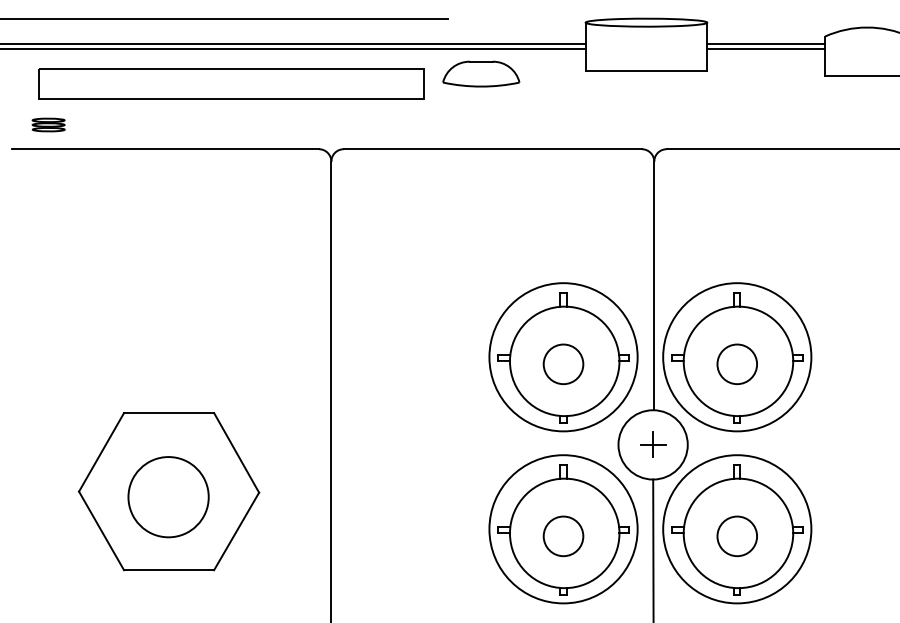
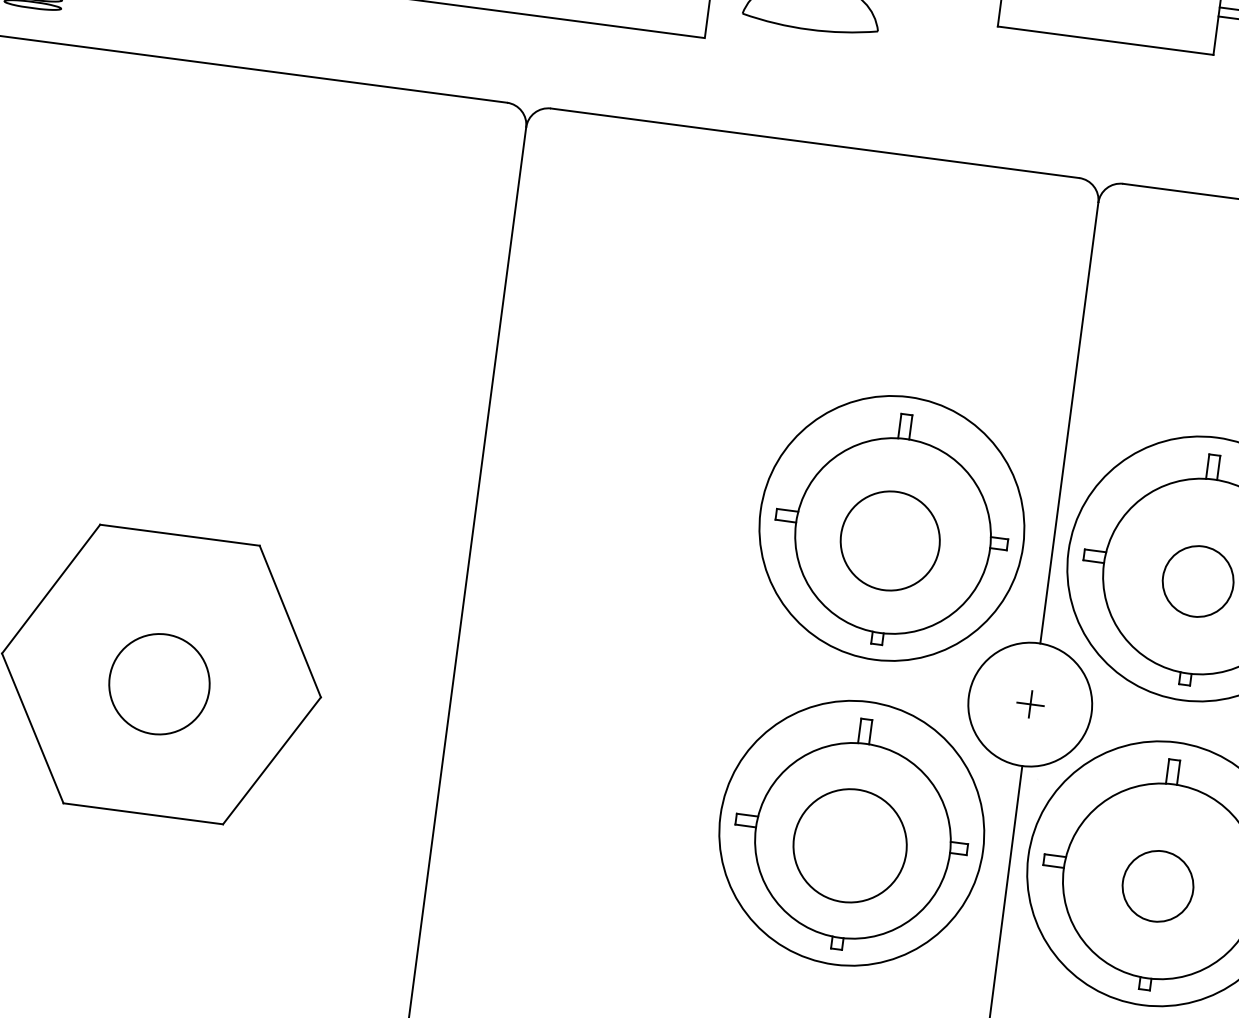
circle: (563, 364) -> (890, 541), size x1.4
part: (653, 444) -> (1031, 704), size x0.6
circle: (168, 497) -> (159, 684), size x0.7
circle: (563, 536) -> (850, 846), size x1.6

